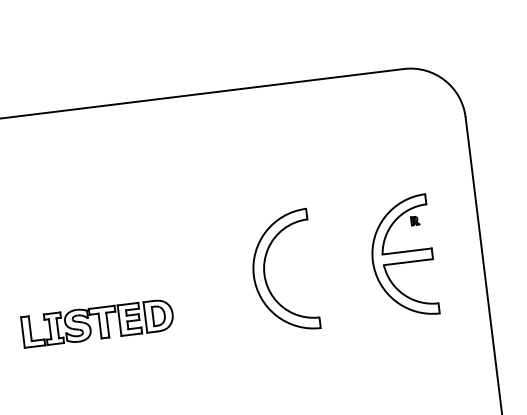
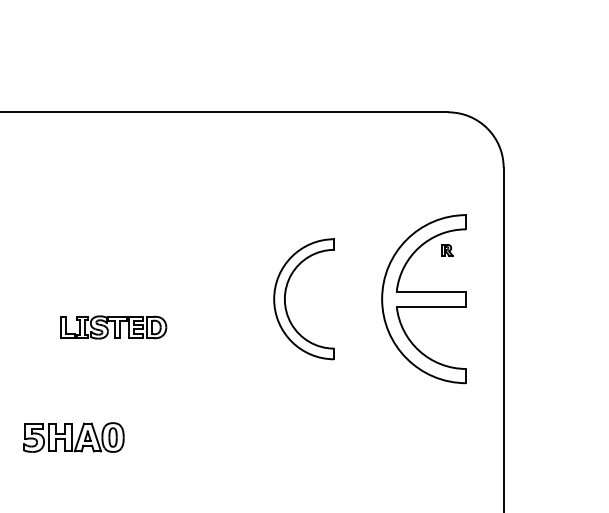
part: (402, 257) -> (423, 299), size x1.4
part: (97, 323) -> (113, 327), size x0.7

